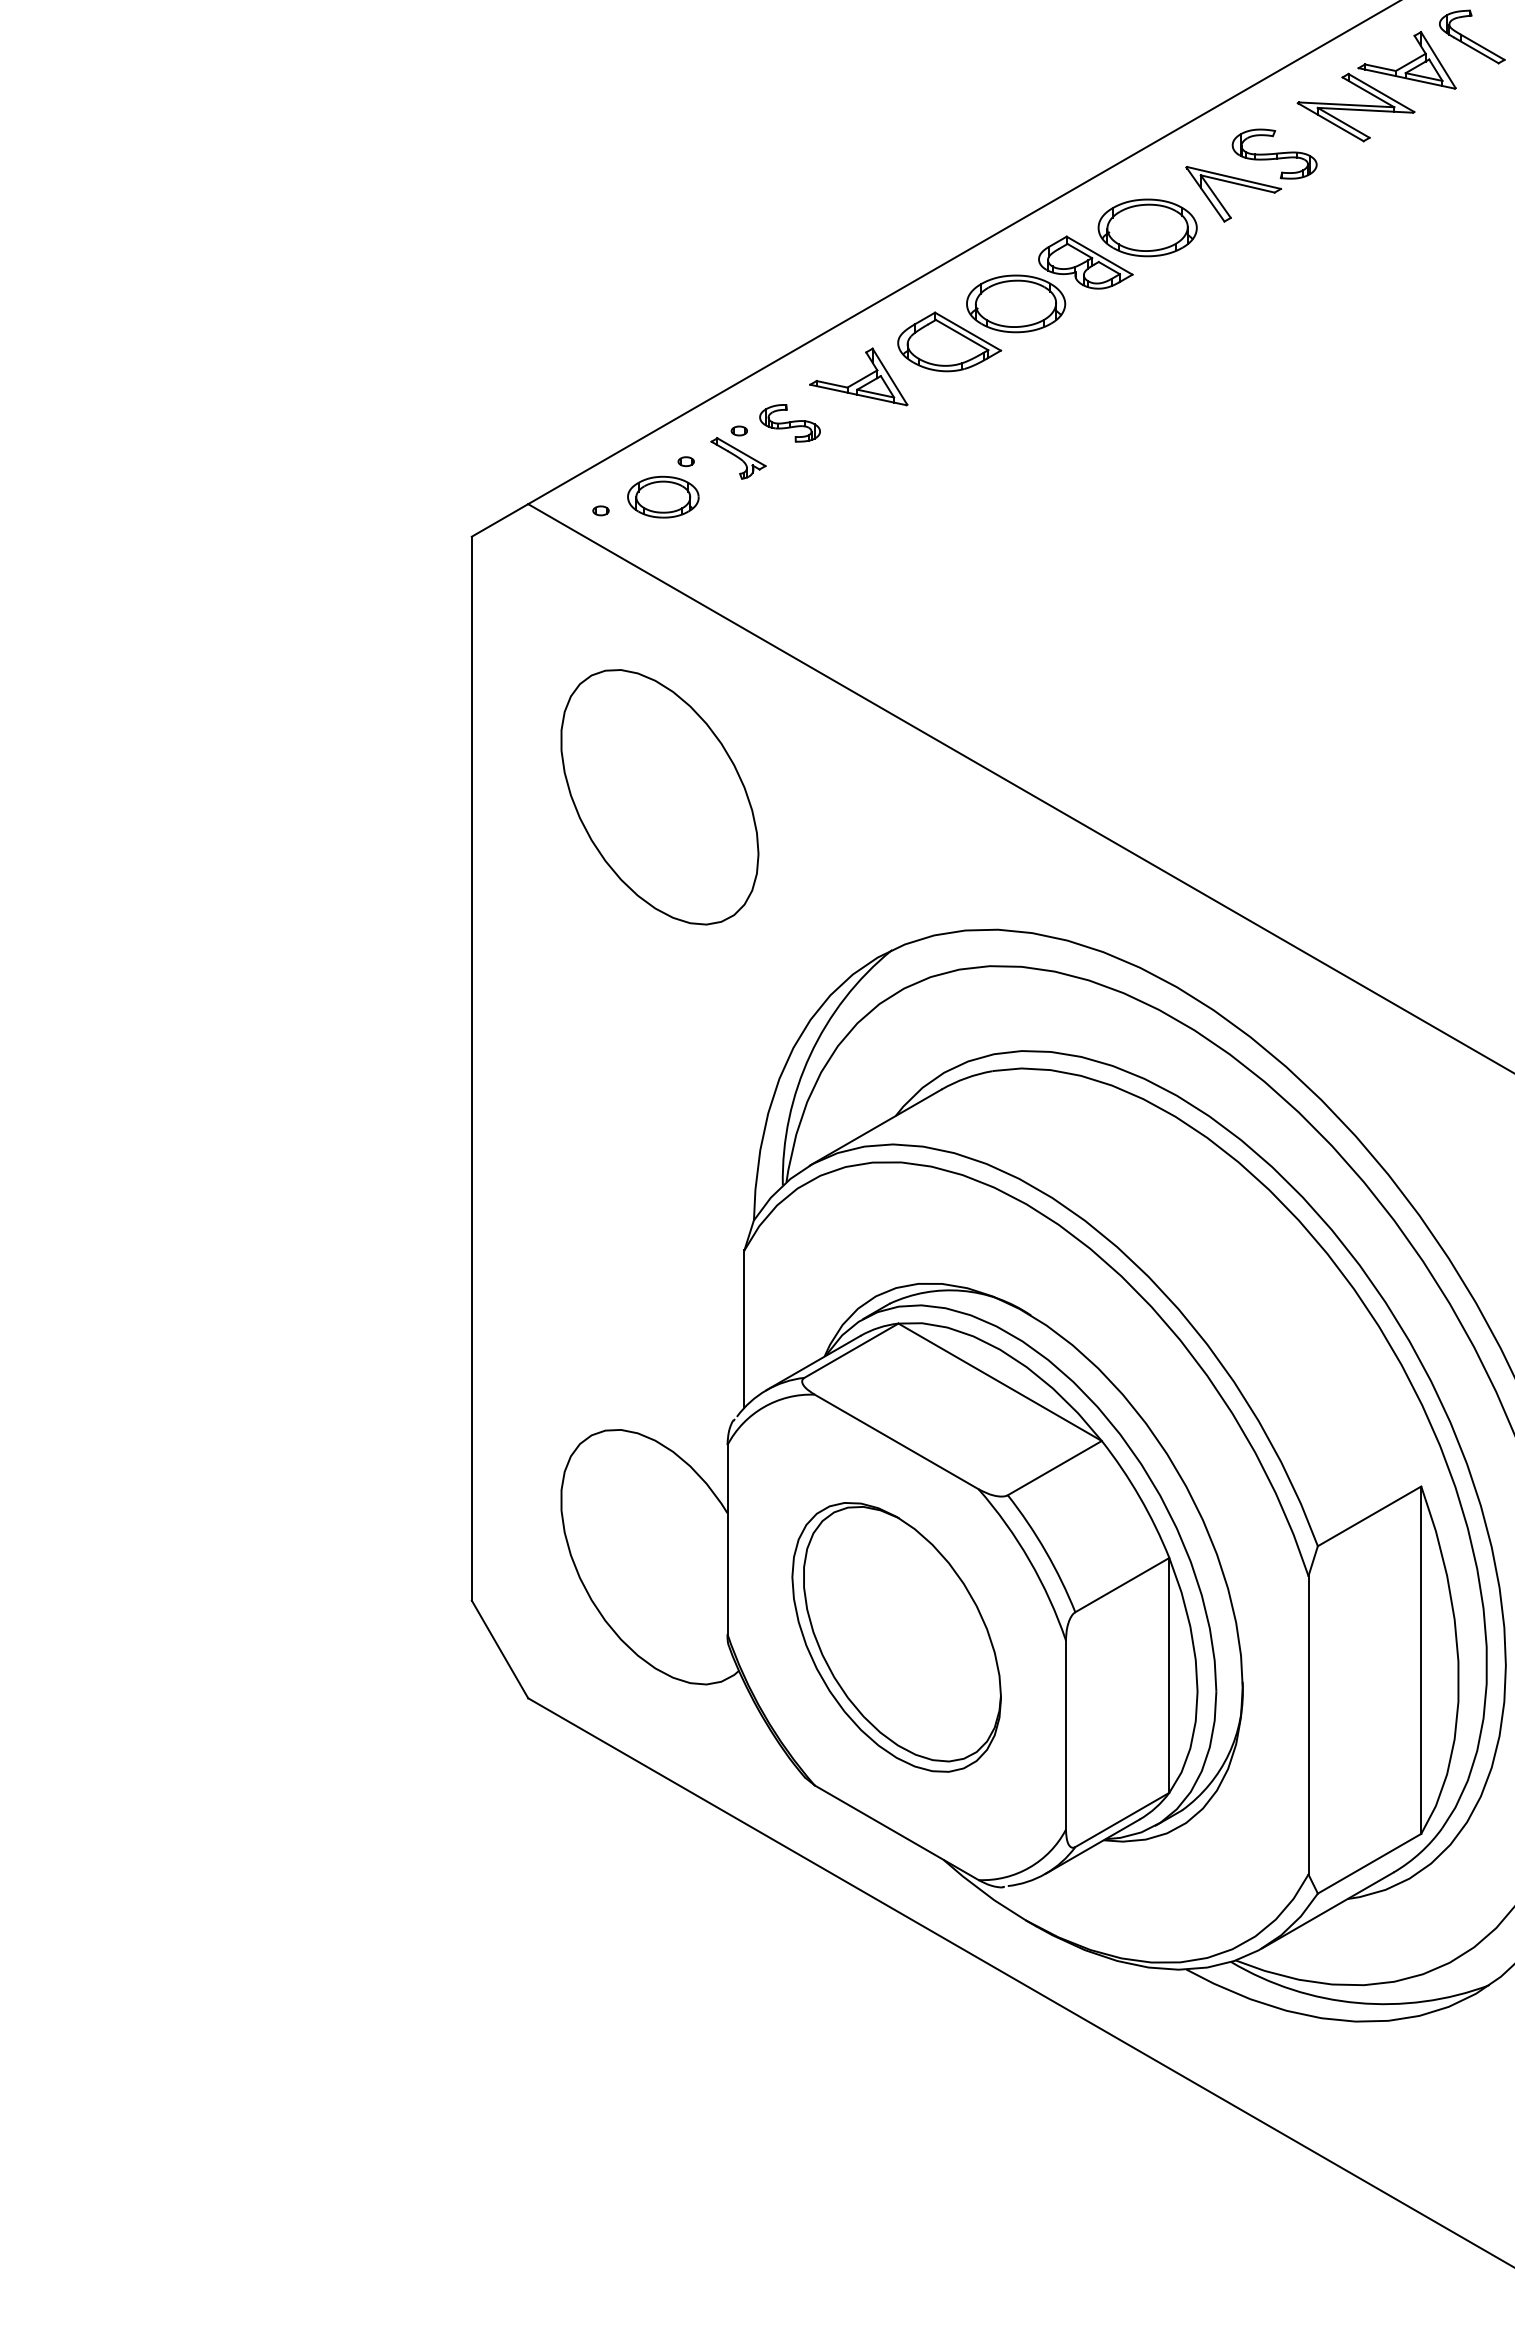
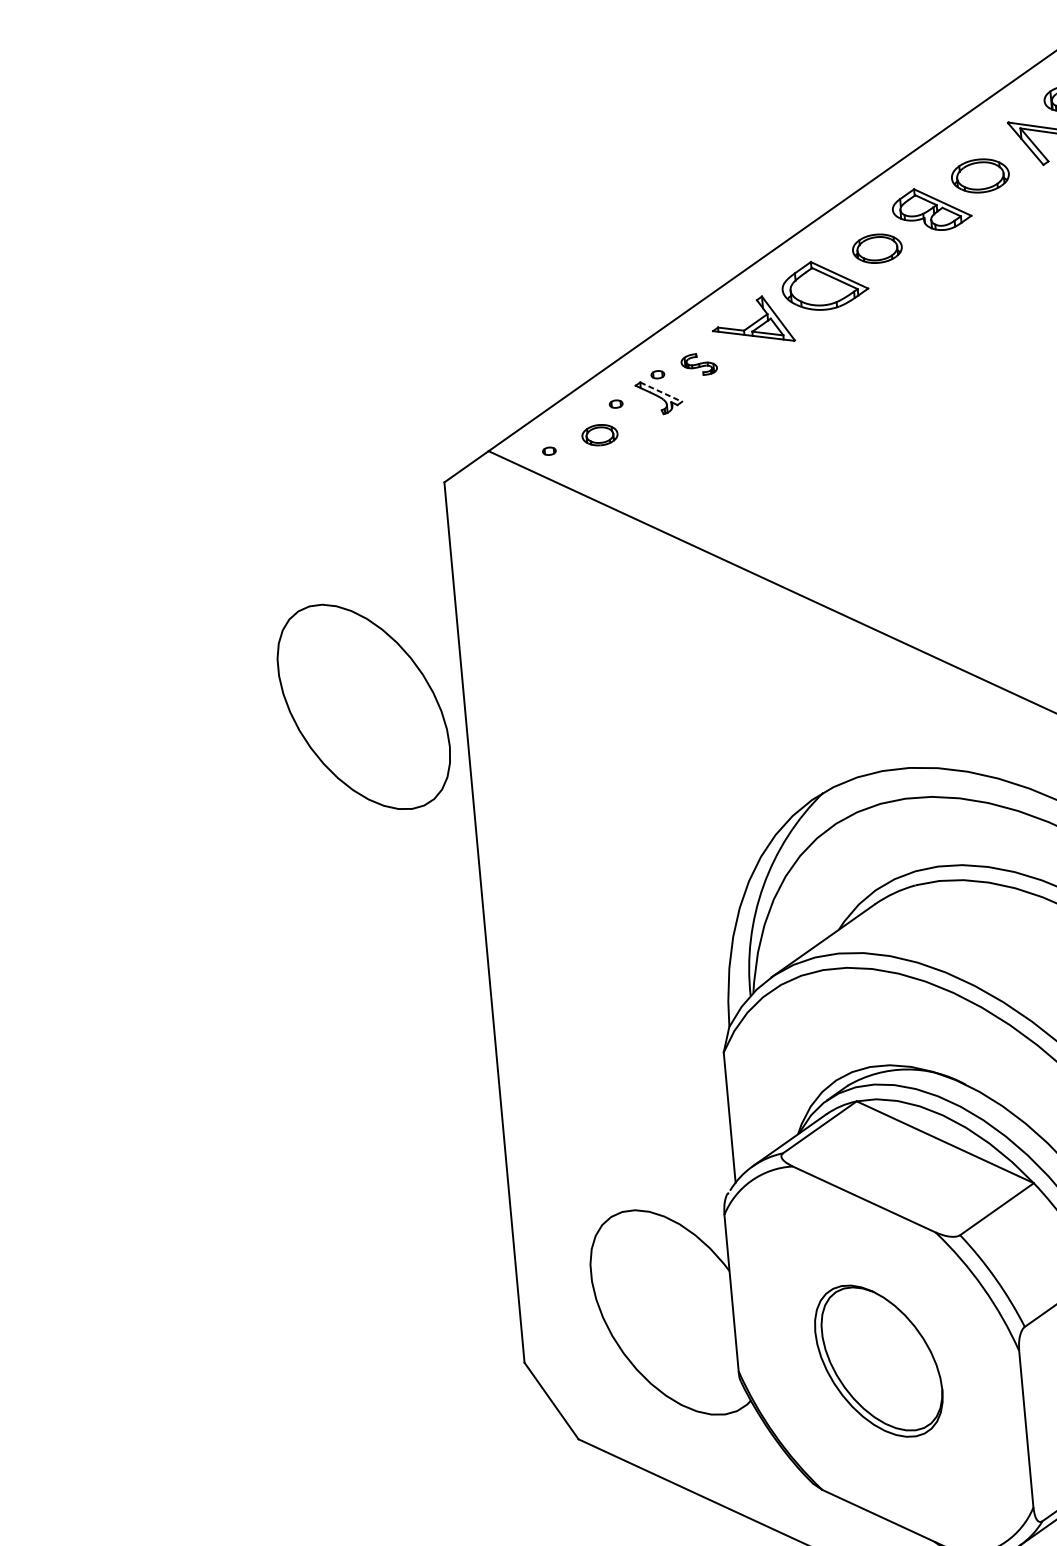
part: (1147, 227) -> (980, 175), size x0.7
part: (1016, 303) -> (877, 248), size x0.6
part: (789, 423) -> (698, 364), size x0.7
line: (741, 452) -> (661, 392), solid -> dashed
part: (663, 496) -> (600, 434), size x0.6
part: (659, 797) -> (363, 707), moved
part: (896, 1637) -> (878, 1361), size x0.7

